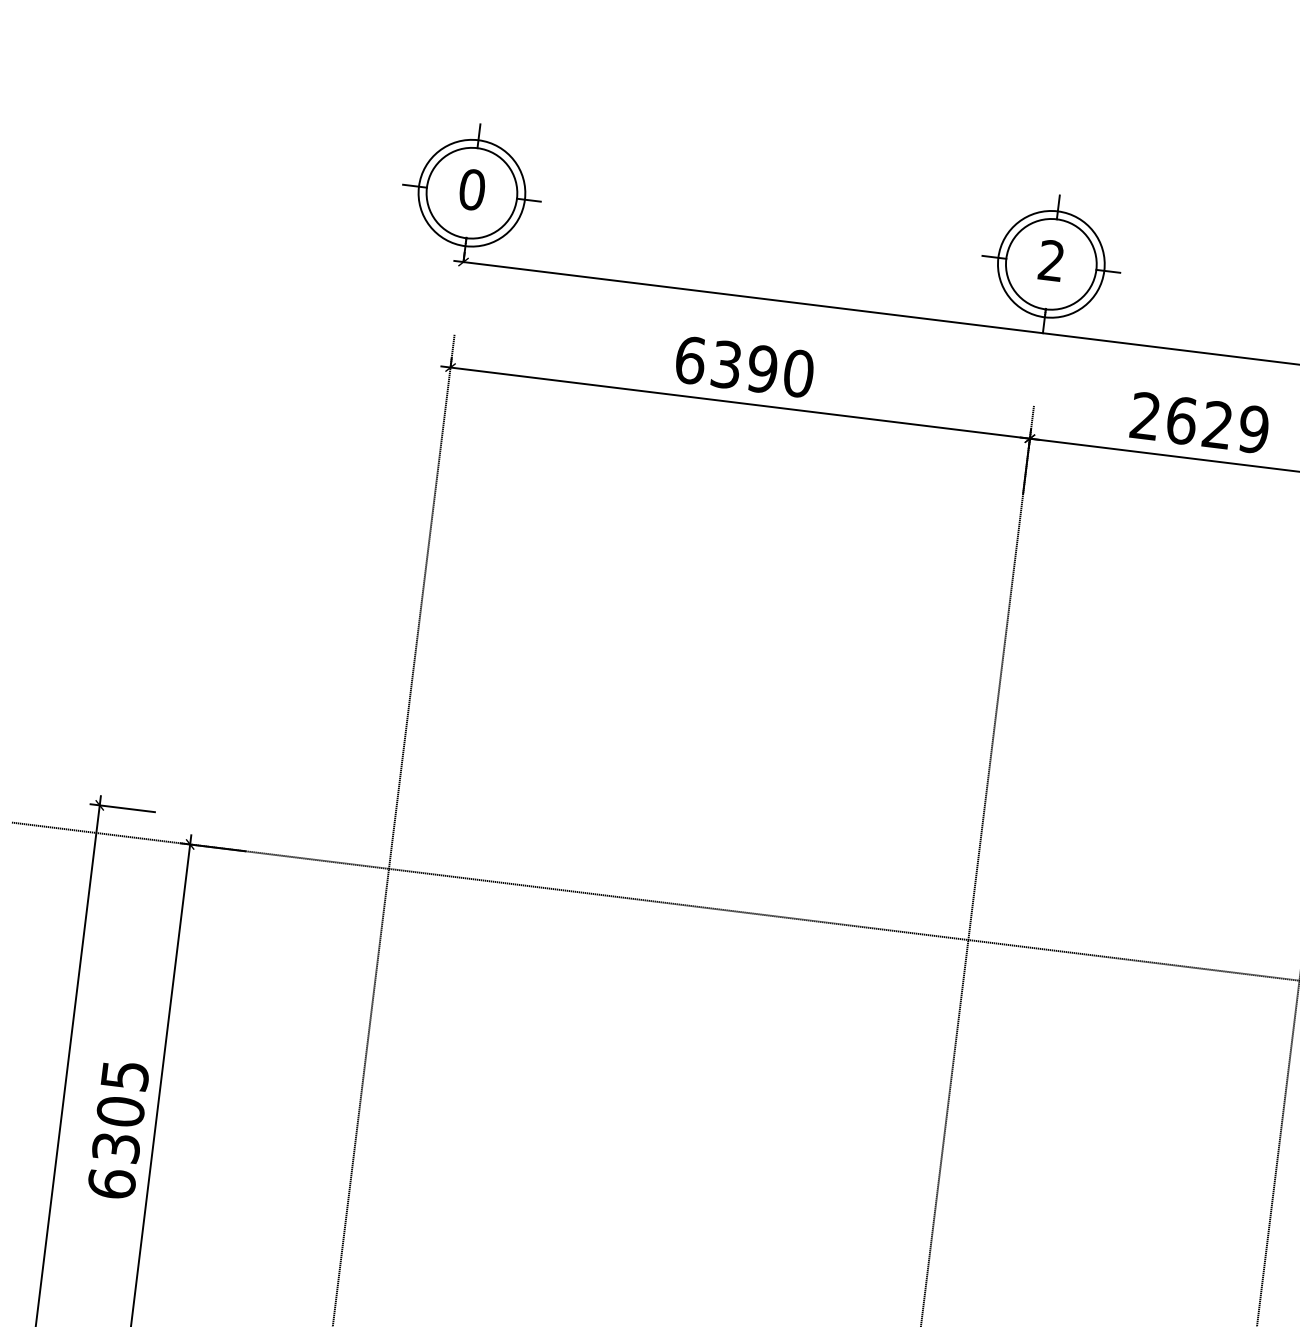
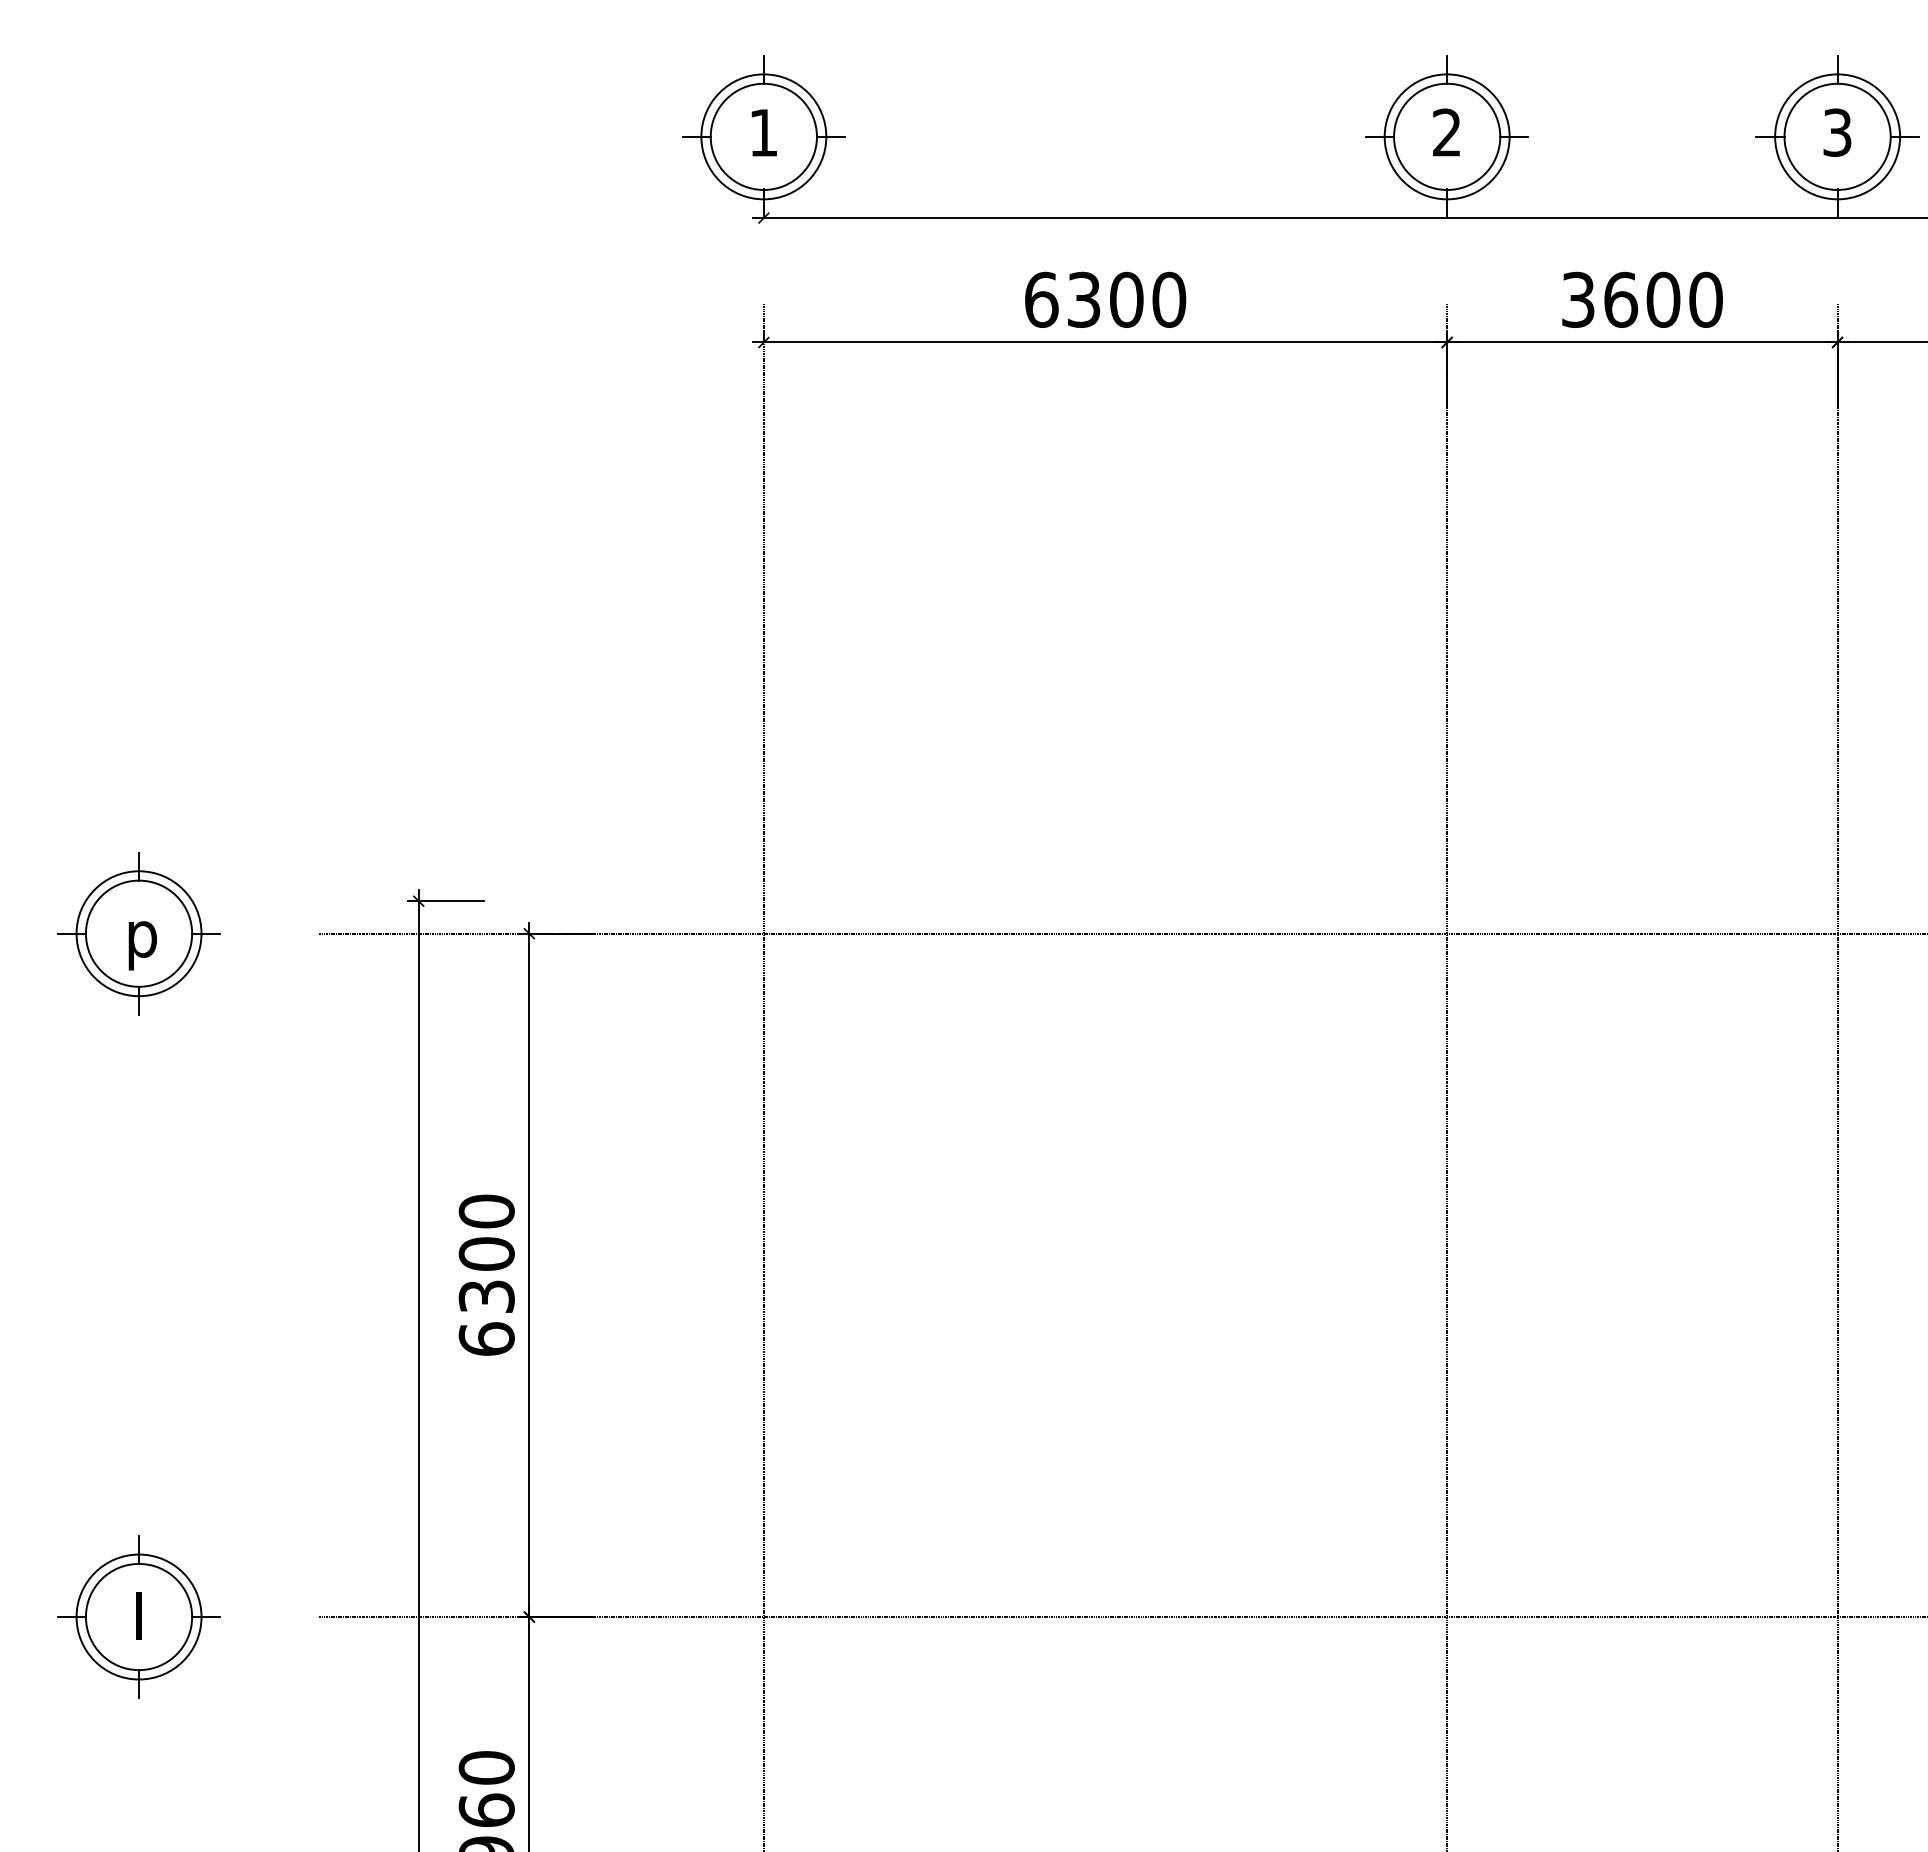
text: (472, 189) -> (763, 132), 0 -> 1
text: (762, 368) -> (1126, 299), 6390 -> 6300
text: (1200, 422) -> (1642, 299), 2629 -> 3600
text: (124, 1075) -> (486, 1211), 6305 -> 6300

